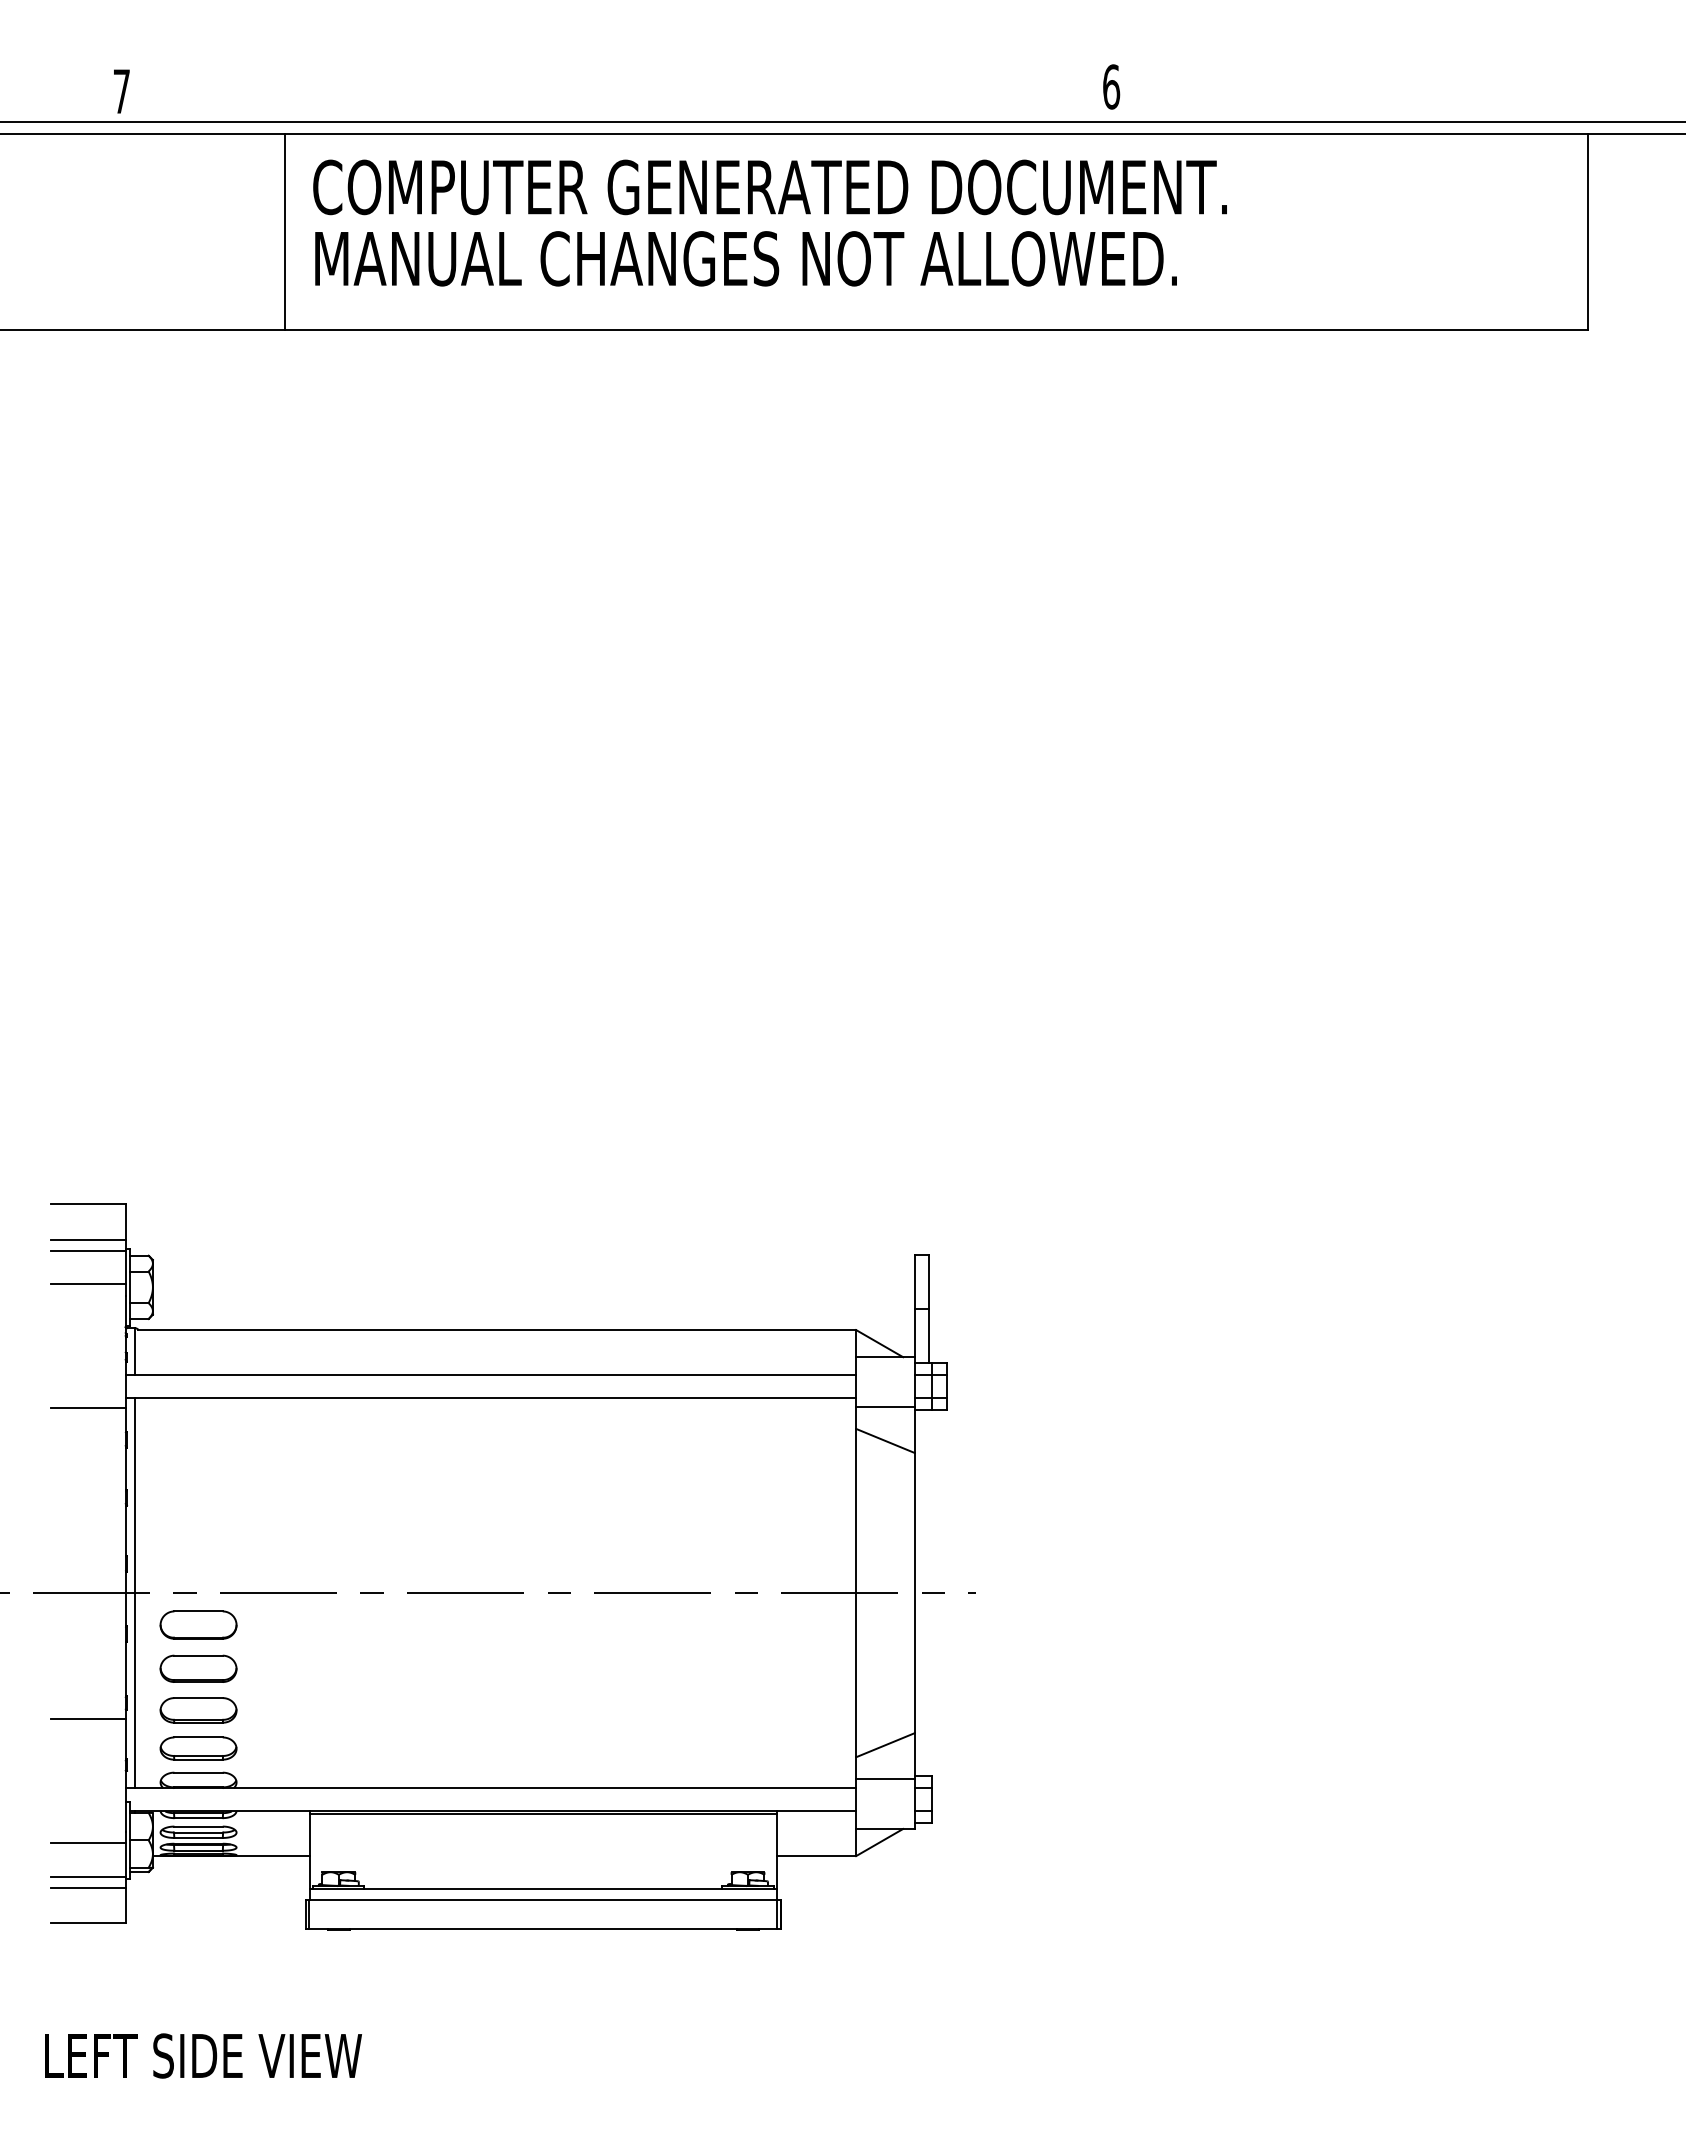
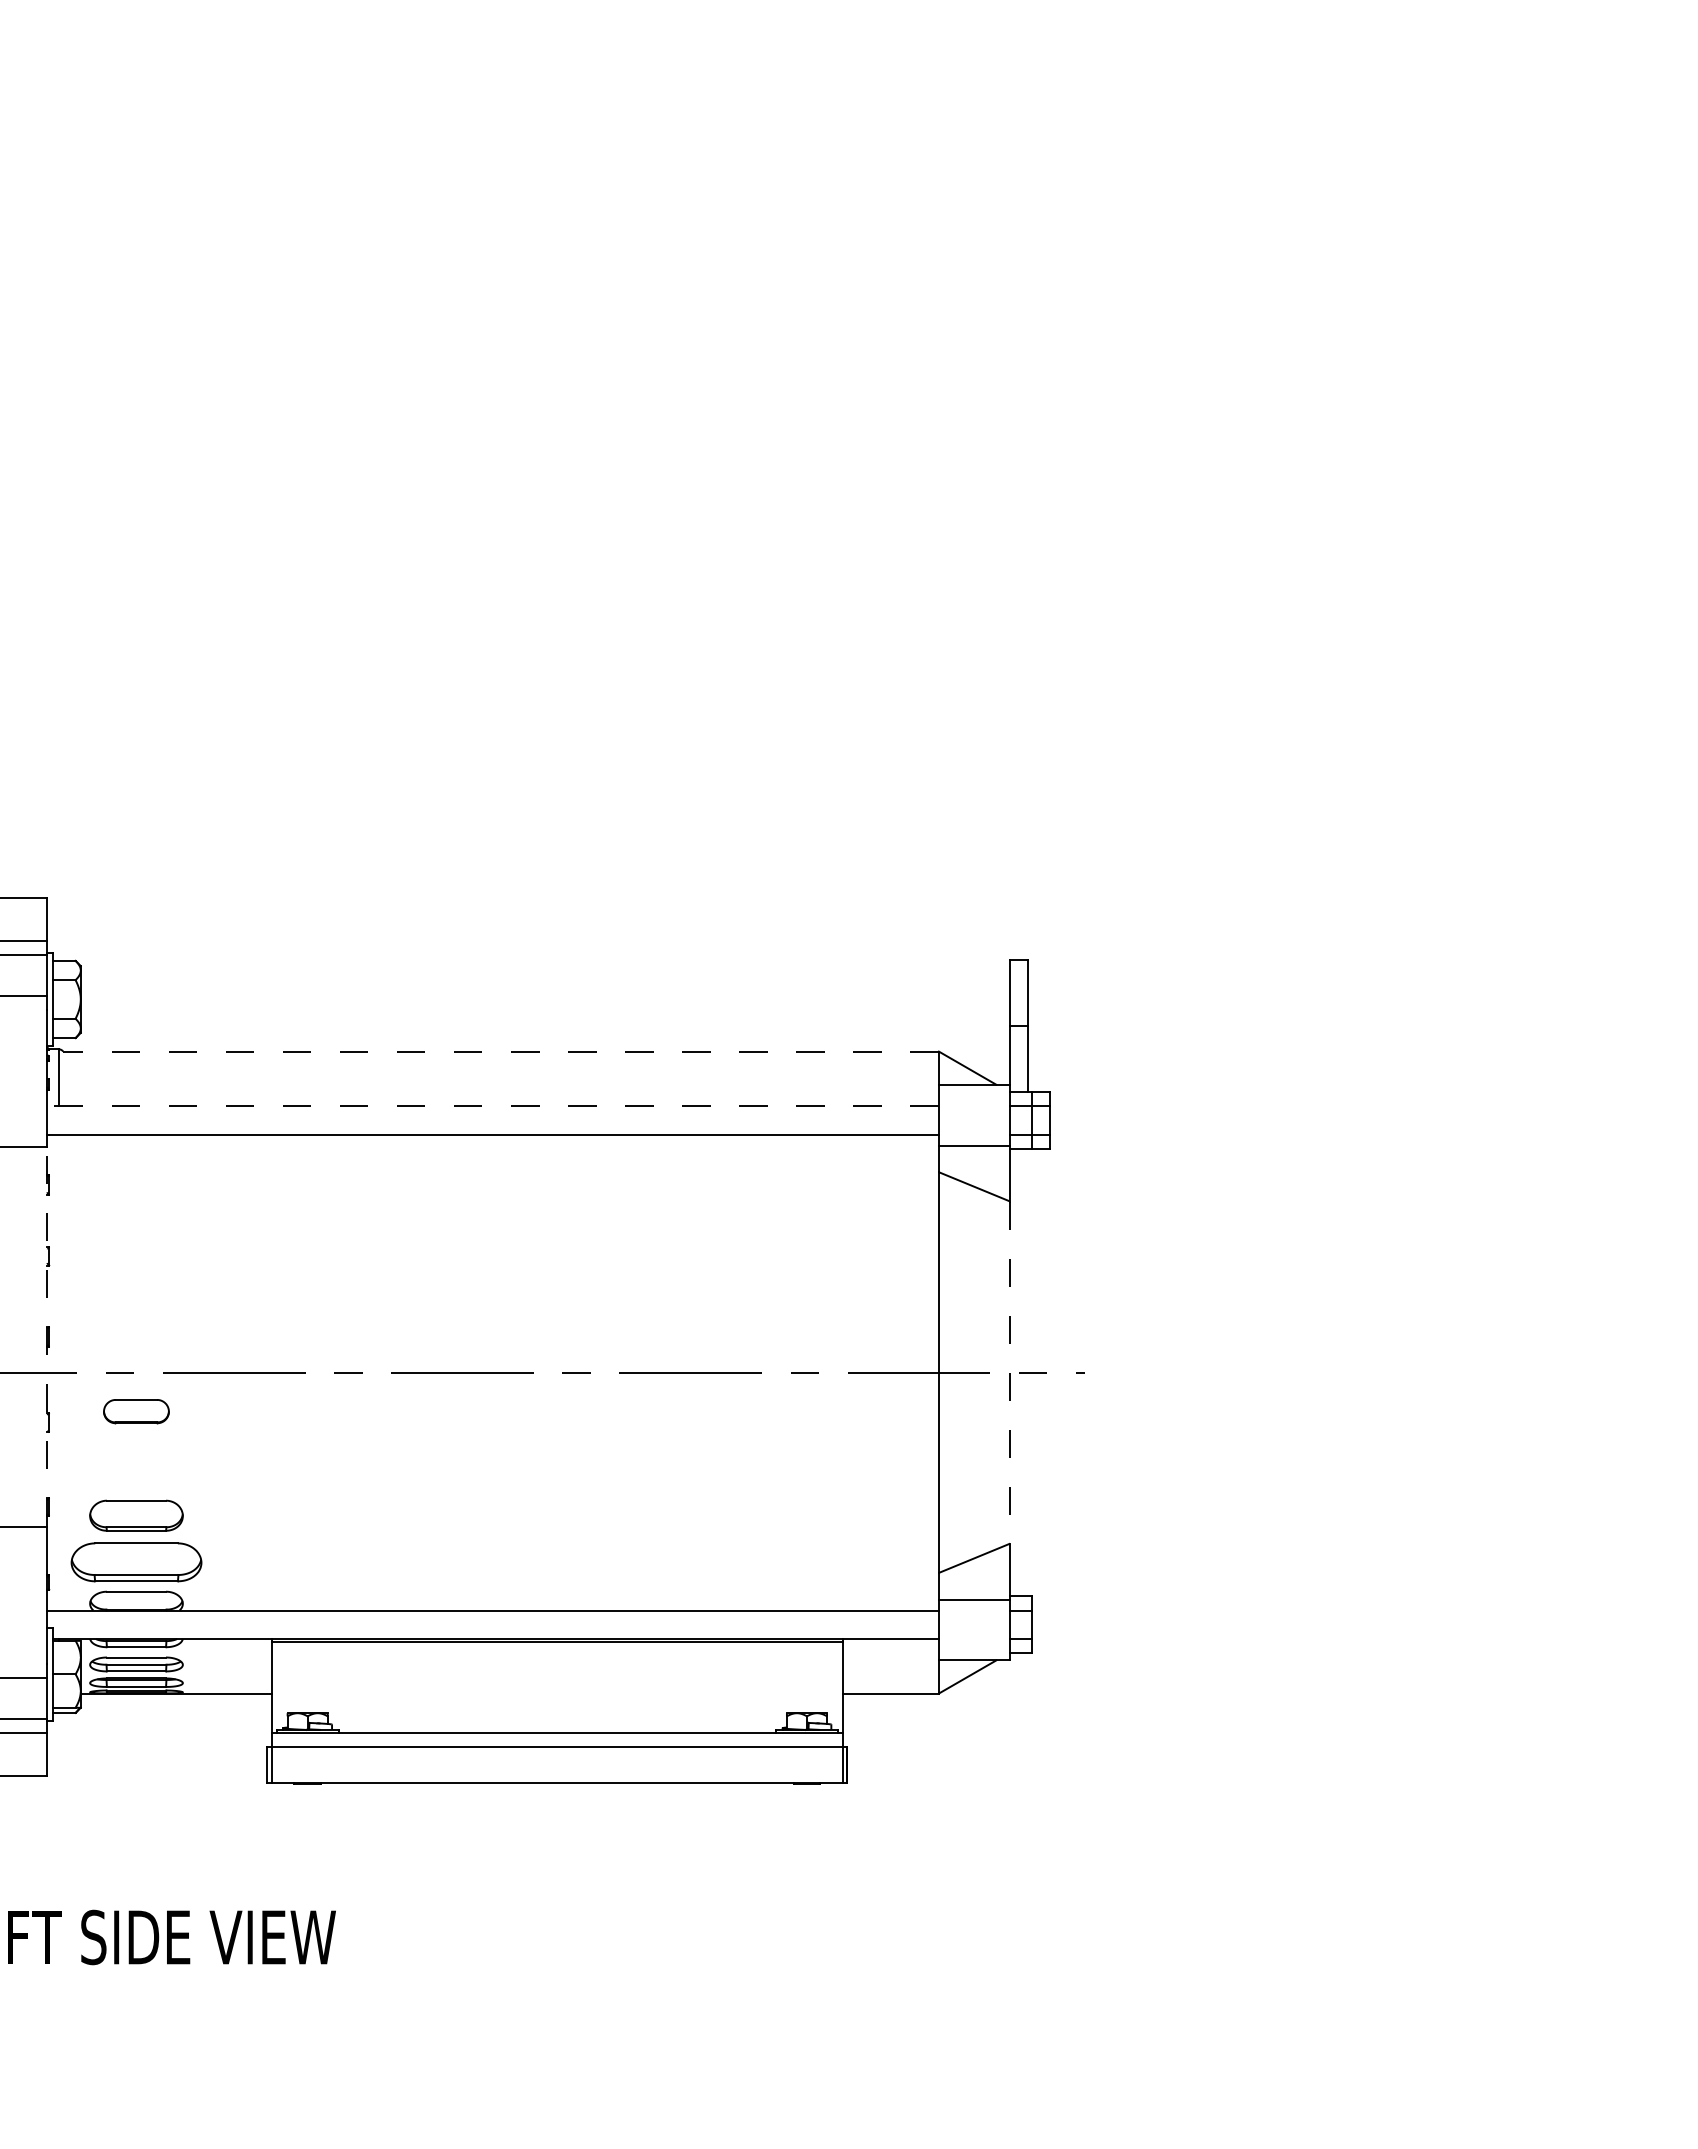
line: (497, 1330) -> (501, 1052), solid -> dashed
line: (490, 1374) -> (492, 1105), solid -> dashed
line: (125, 1563) -> (47, 1336), solid -> dashed
line: (135, 1593) -> (59, 1373), removed
line: (914, 1593) -> (1010, 1373), solid -> dashed
part: (198, 1624) -> (136, 1410), size x0.7
part: (198, 1668) -> (136, 1464), removed
part: (198, 1748) -> (136, 1562), size x1.4

